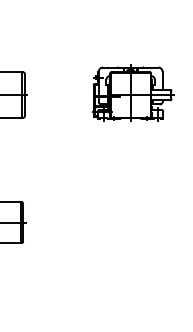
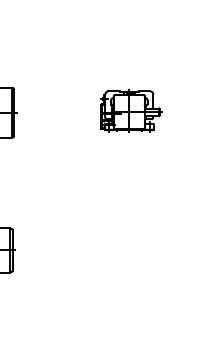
part: (133, 92) -> (131, 110), size x0.7

